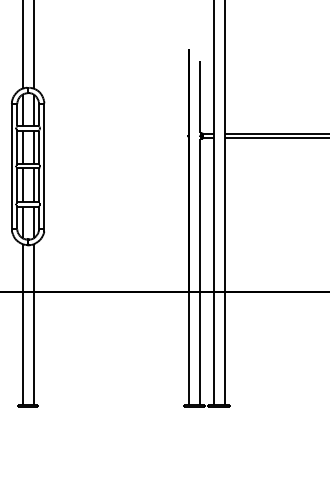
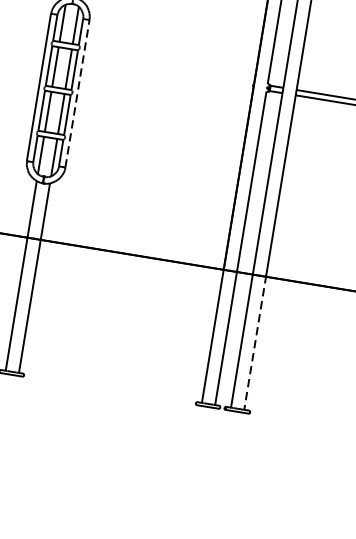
line: (44, 166) -> (77, 93), solid -> dashed
line: (224, 348) -> (254, 343), solid -> dashed

